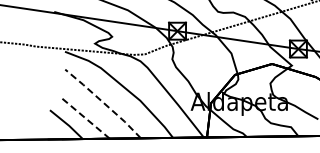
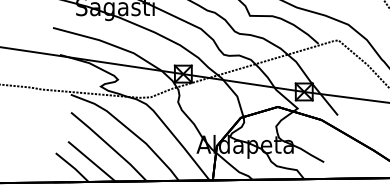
line: (103, 103) -> (109, 146), dashed -> solid
line: (85, 118) -> (91, 161), dashed -> solid

